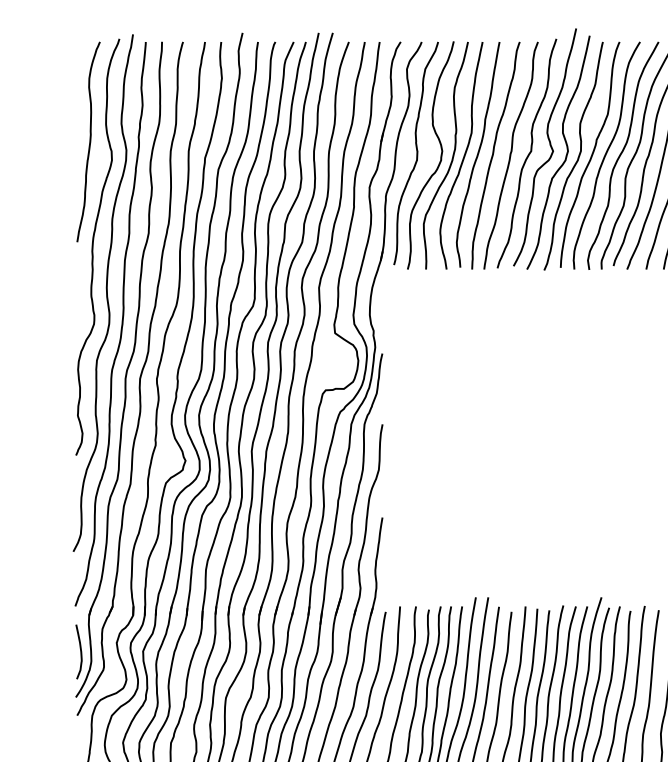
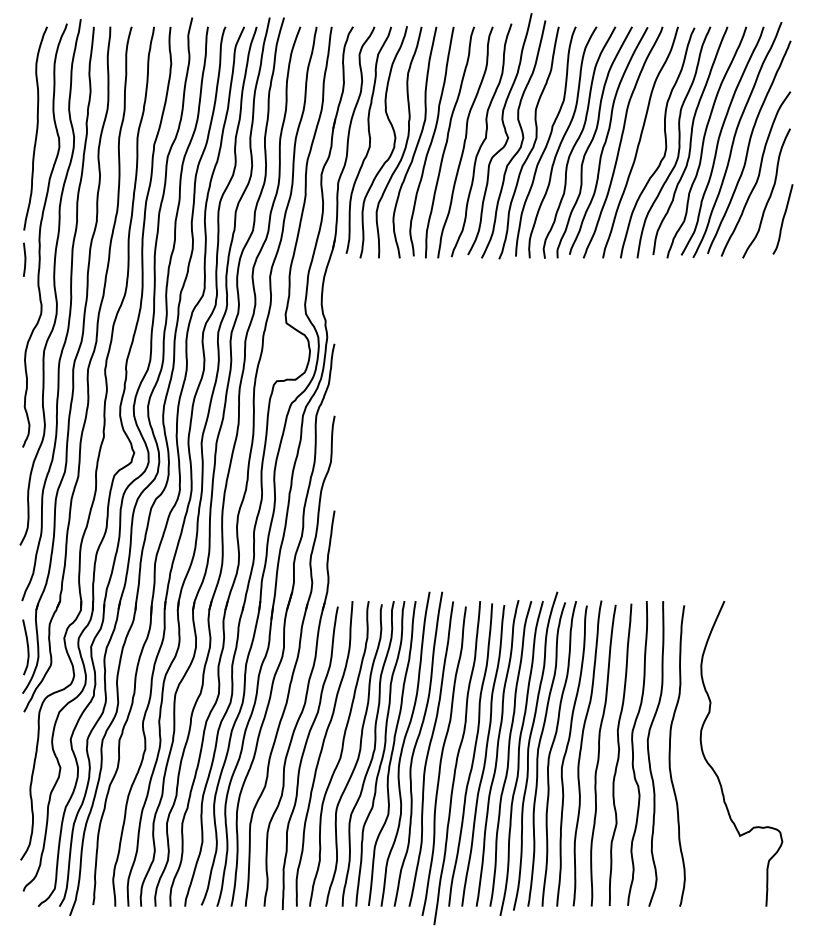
line: (77, 270) -> (24, 259), added

